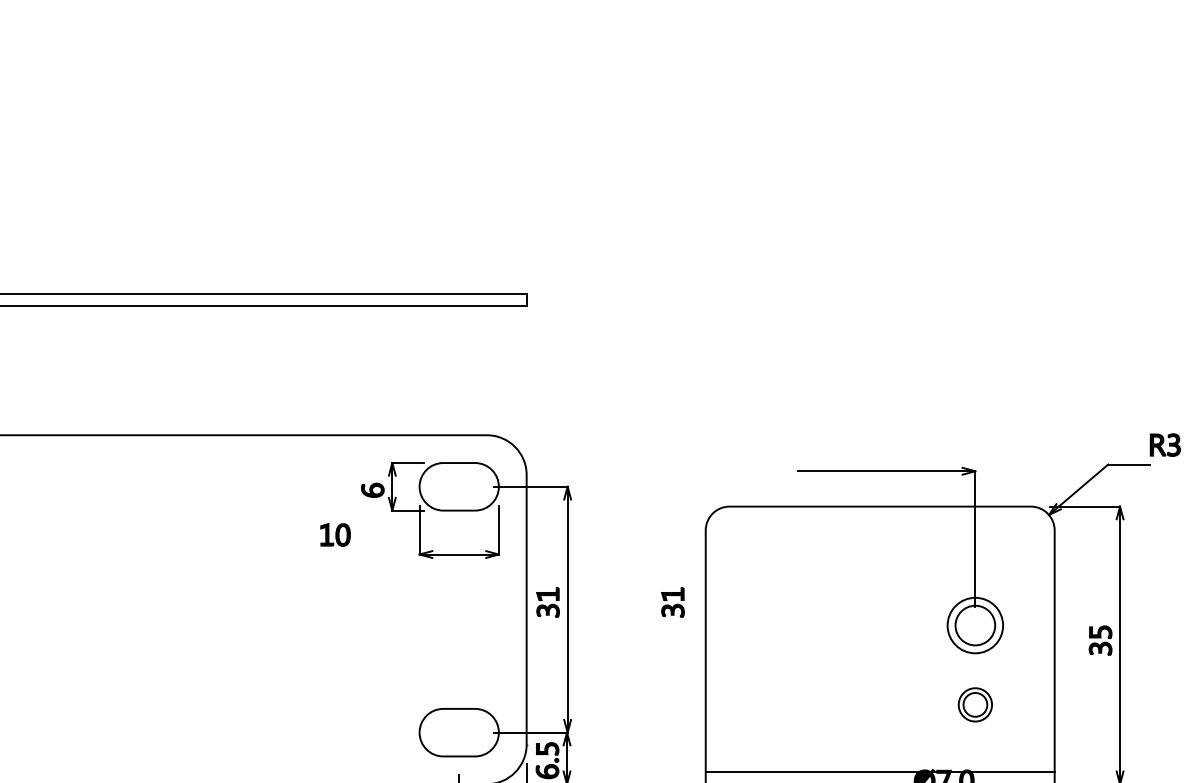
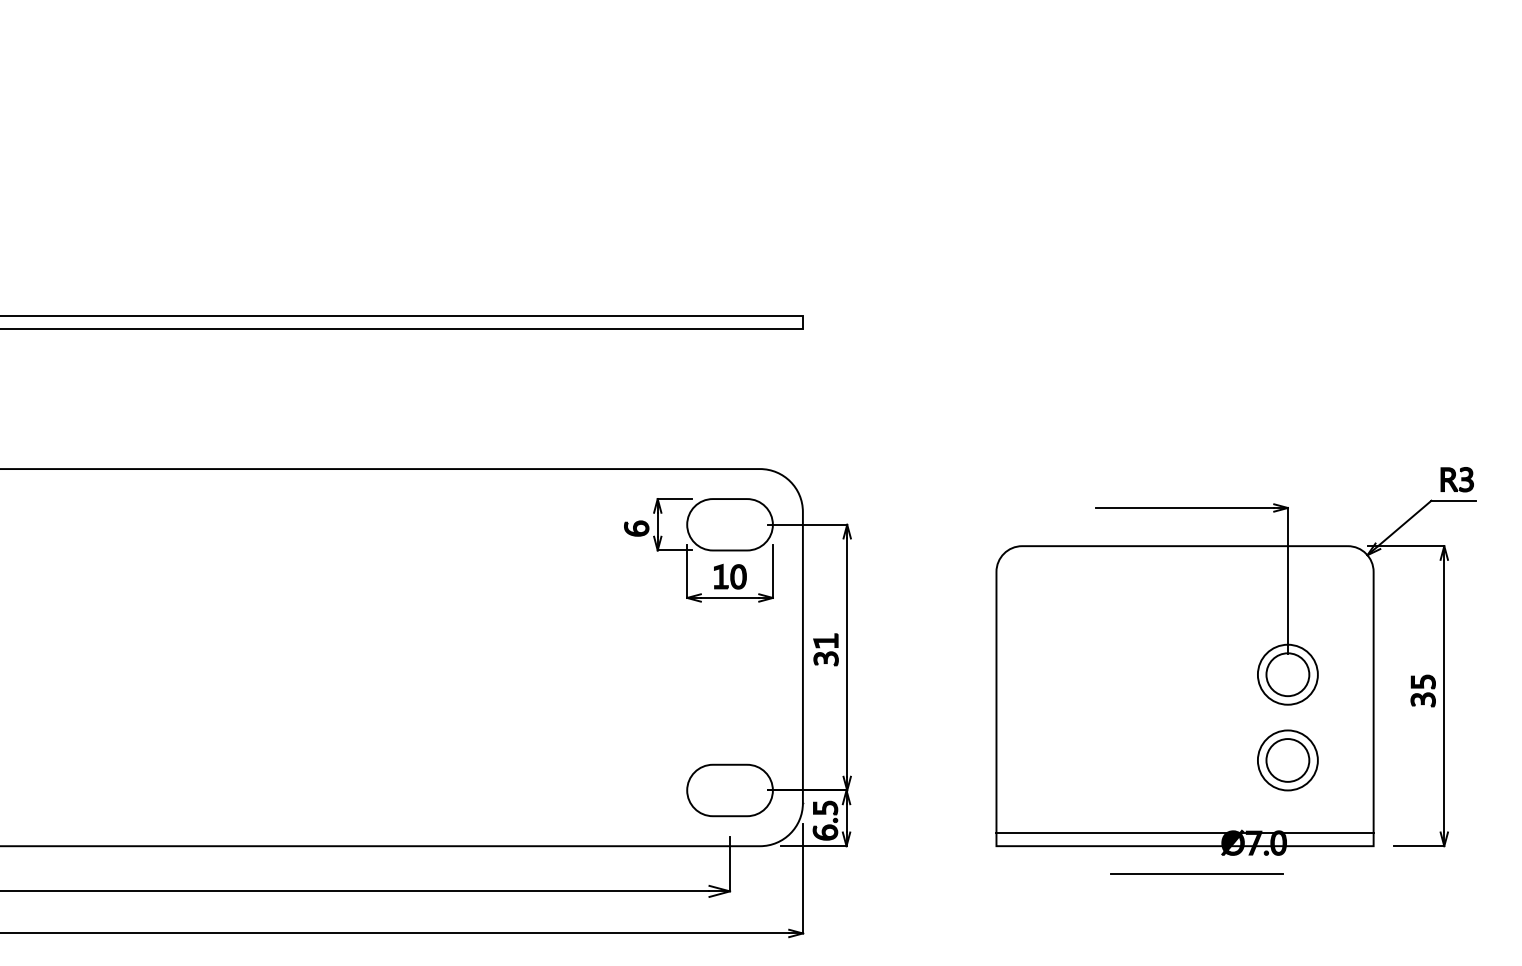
part: (1164, 444) -> (1456, 479), moved
part: (335, 534) -> (730, 576), moved
part: (672, 602) -> (960, 649), removed
part: (974, 704) -> (1287, 760), size x1.67

